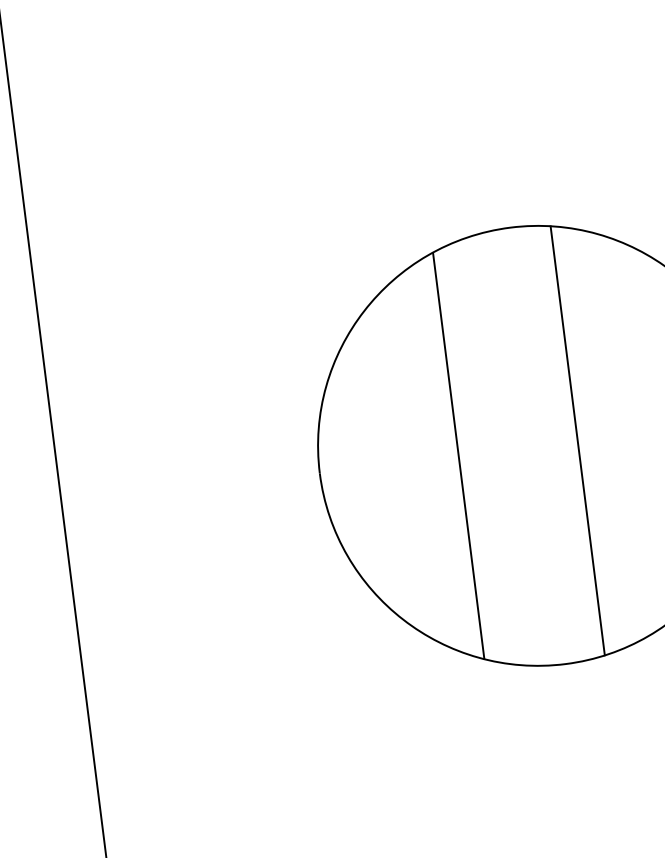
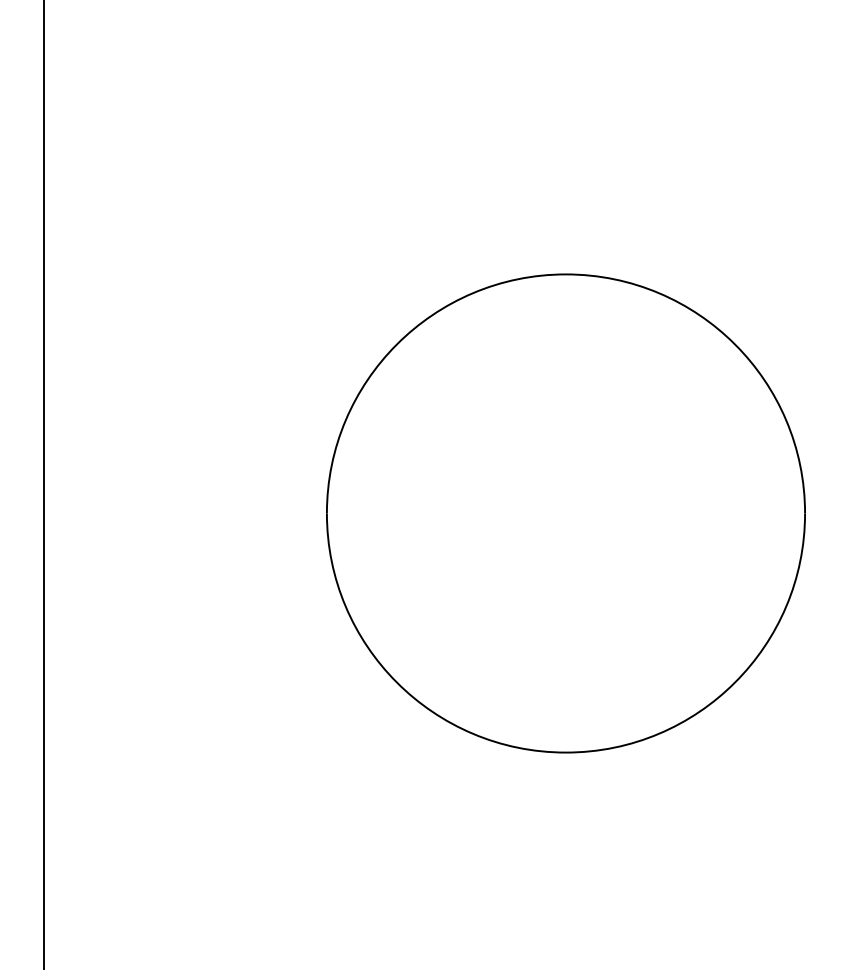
line: (577, 440) -> (609, 513), removed
line: (459, 455) -> (479, 513), removed

